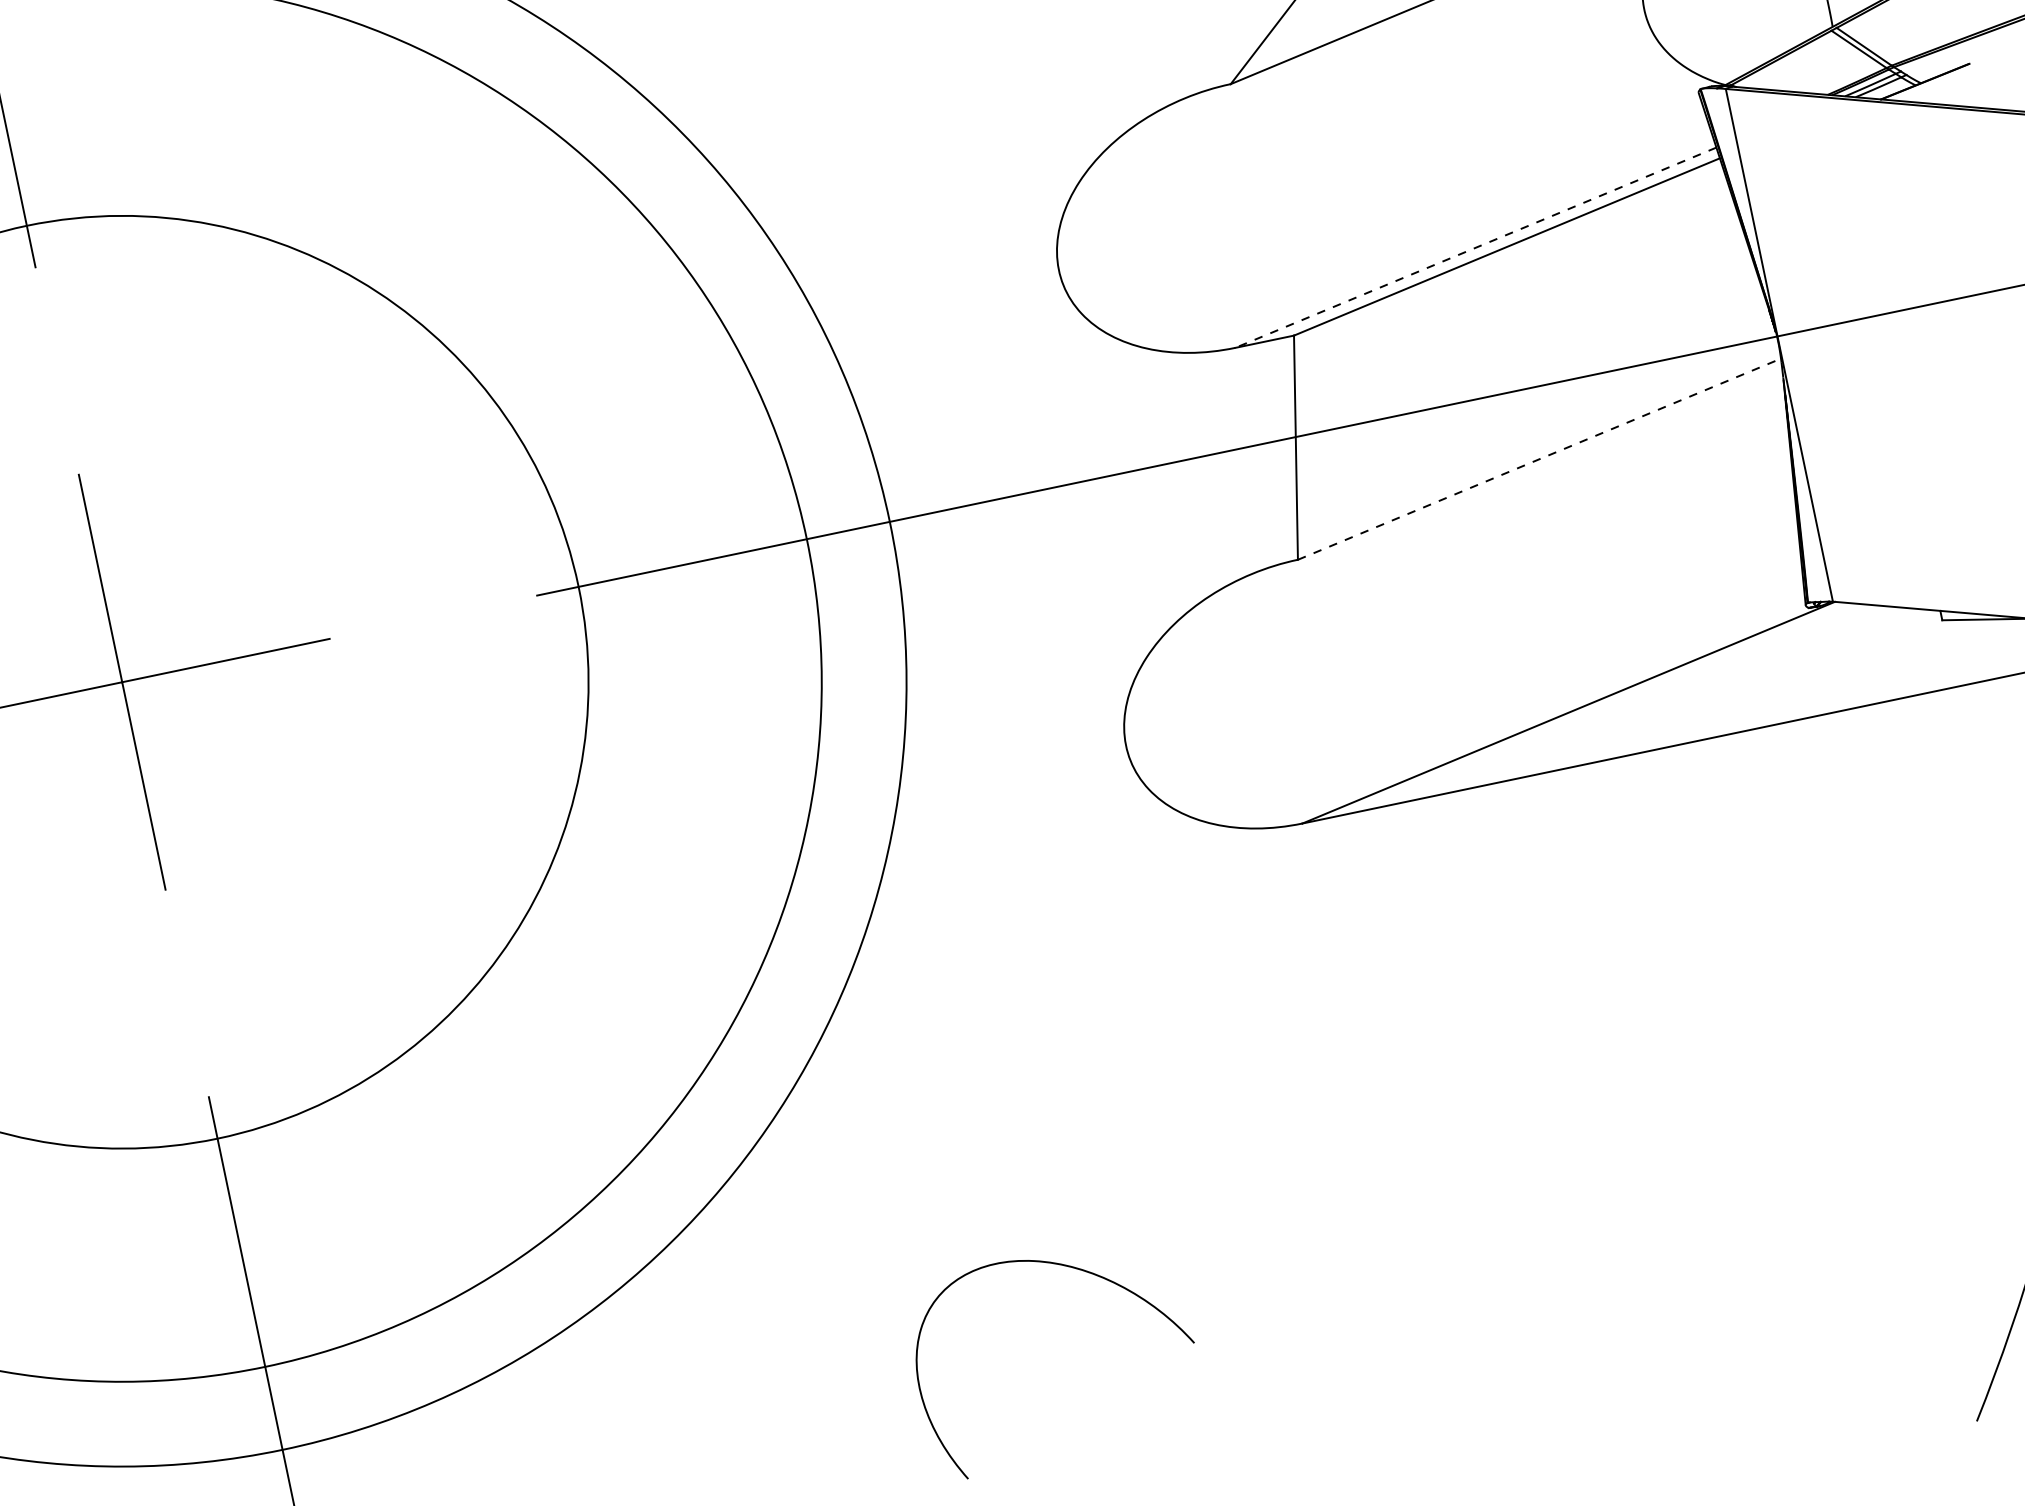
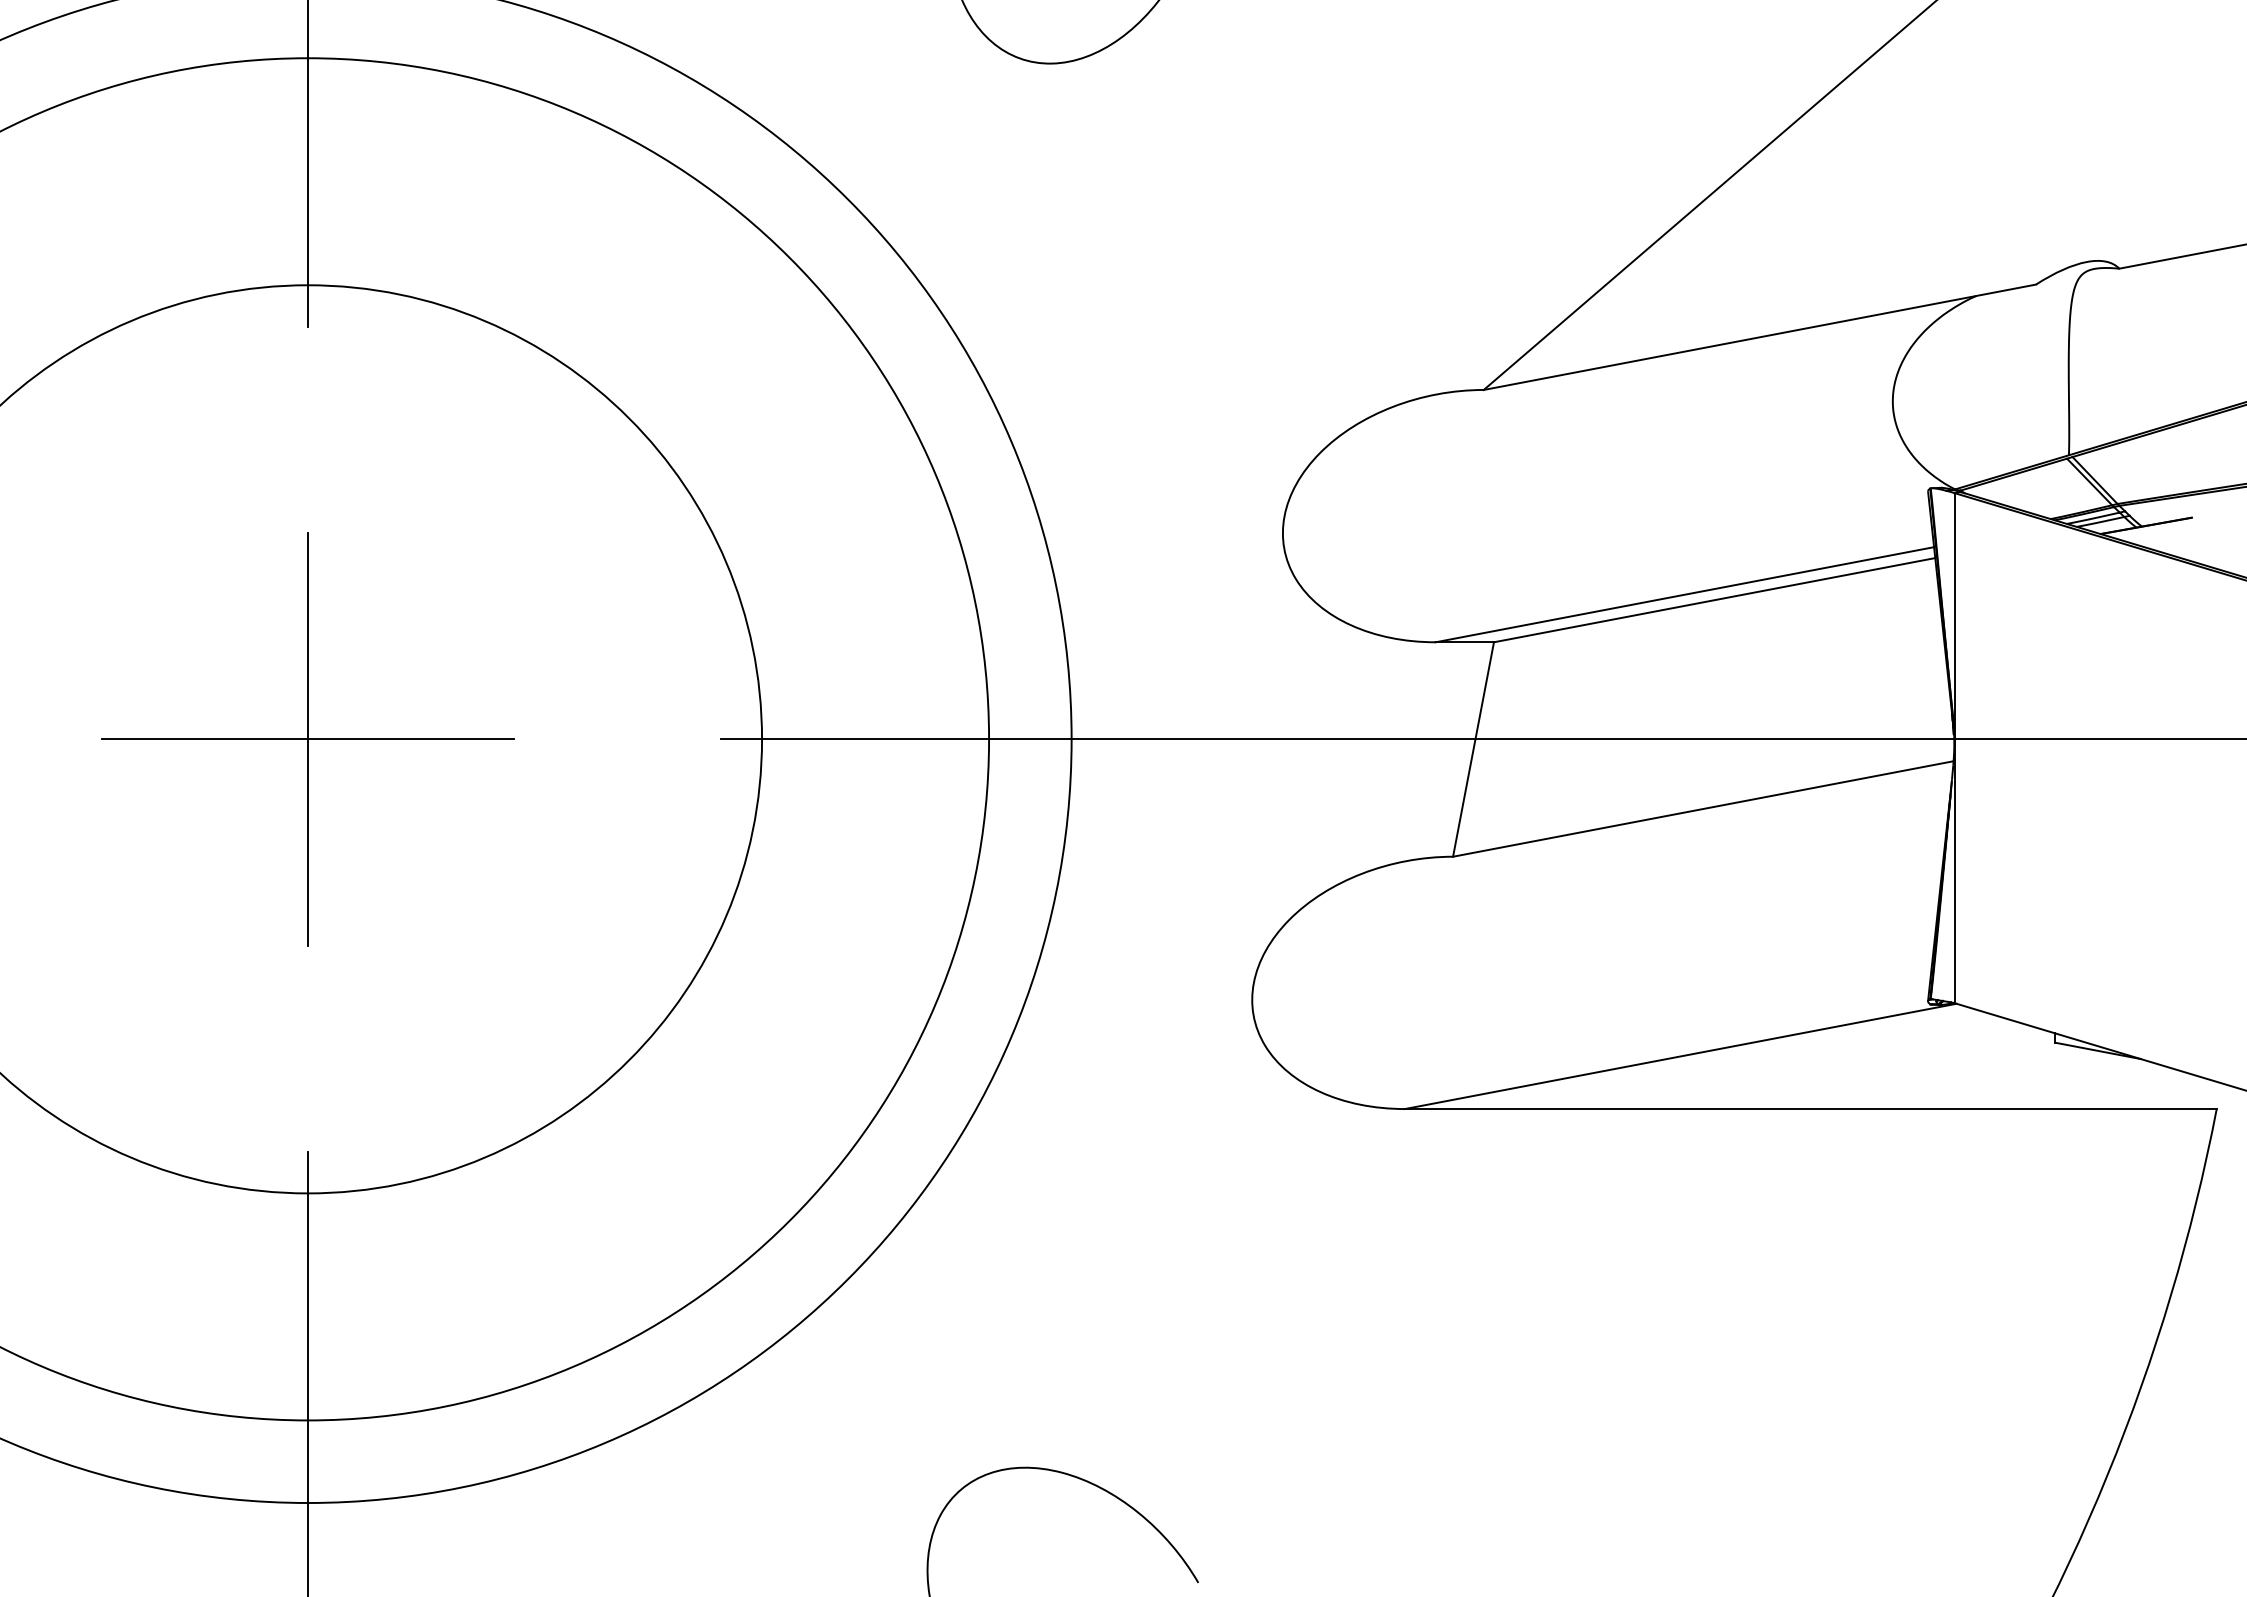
line: (1475, 247) -> (1684, 594), dashed -> solid
line: (1538, 459) -> (1702, 809), dashed -> solid

